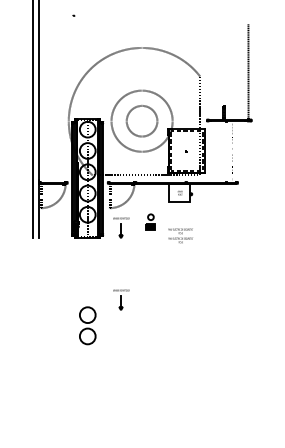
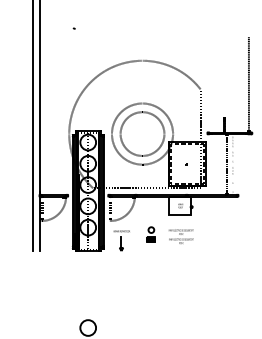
circle: (141, 121) -> (141, 134), size x1.43
line: (226, 151) -> (226, 164), added
text: (180, 235) -> (180, 236), moved
part: (121, 299) -> (121, 312), removed

